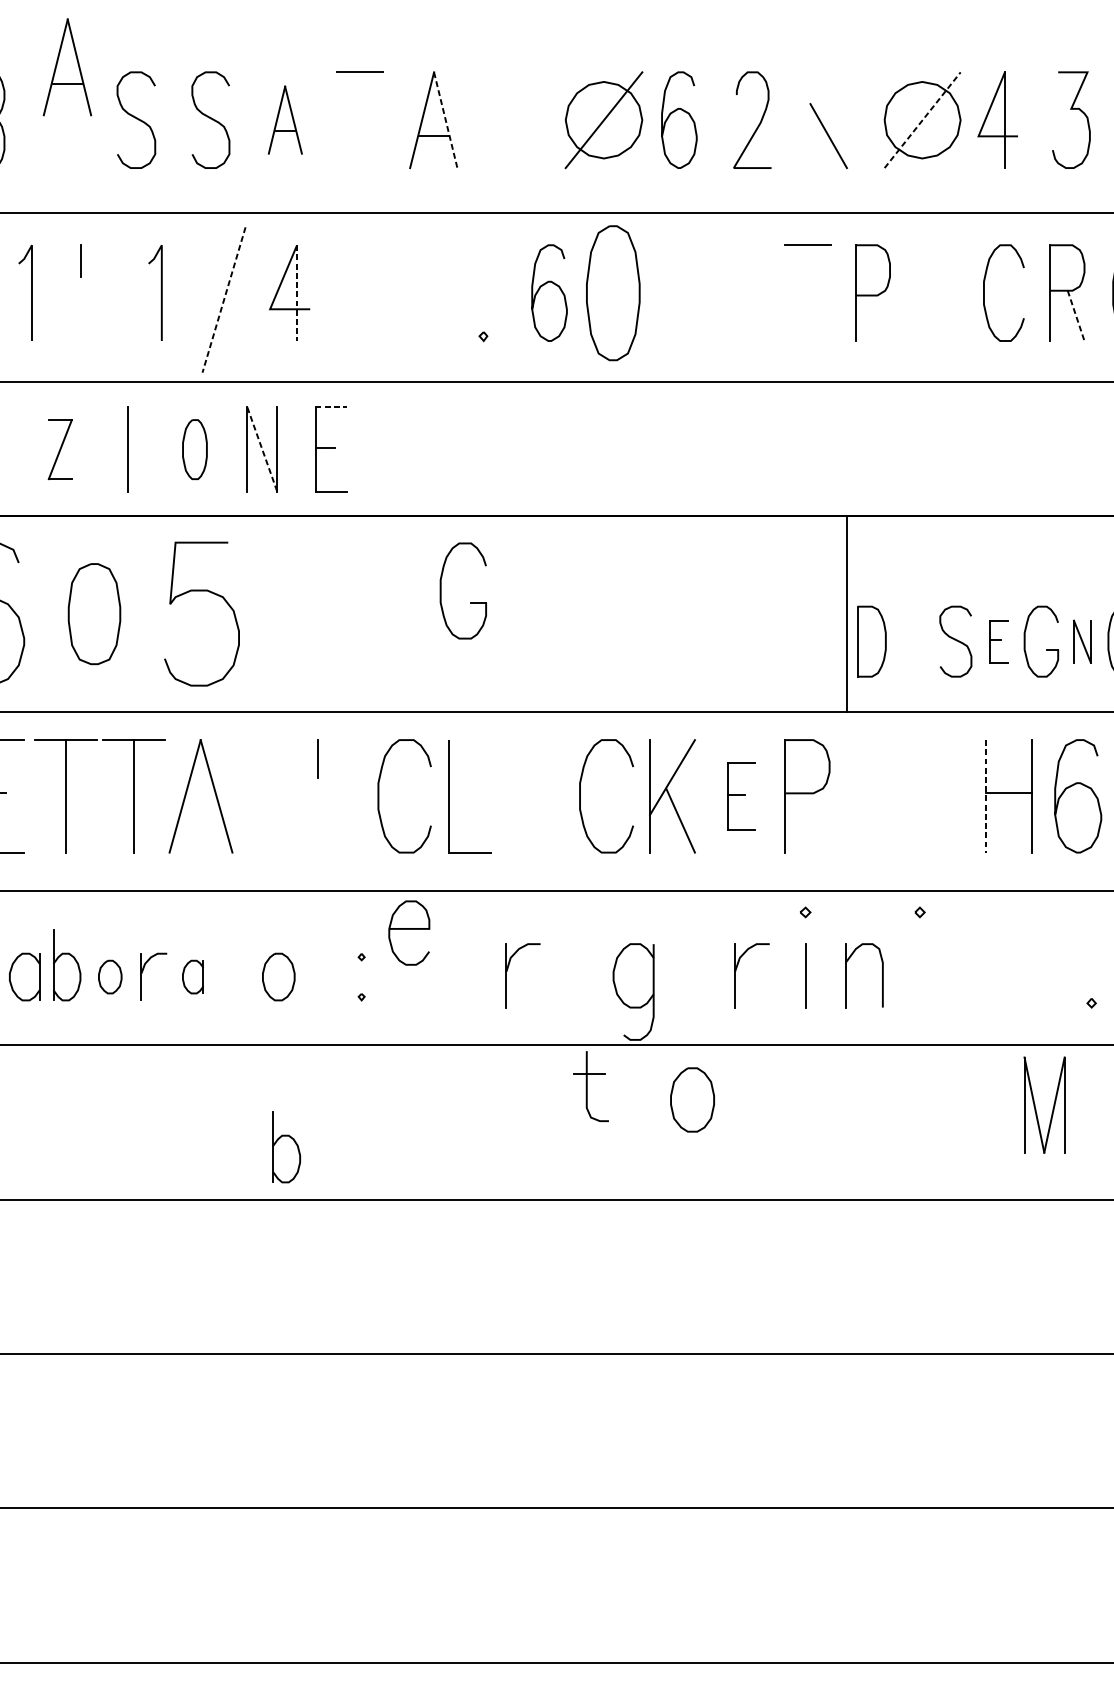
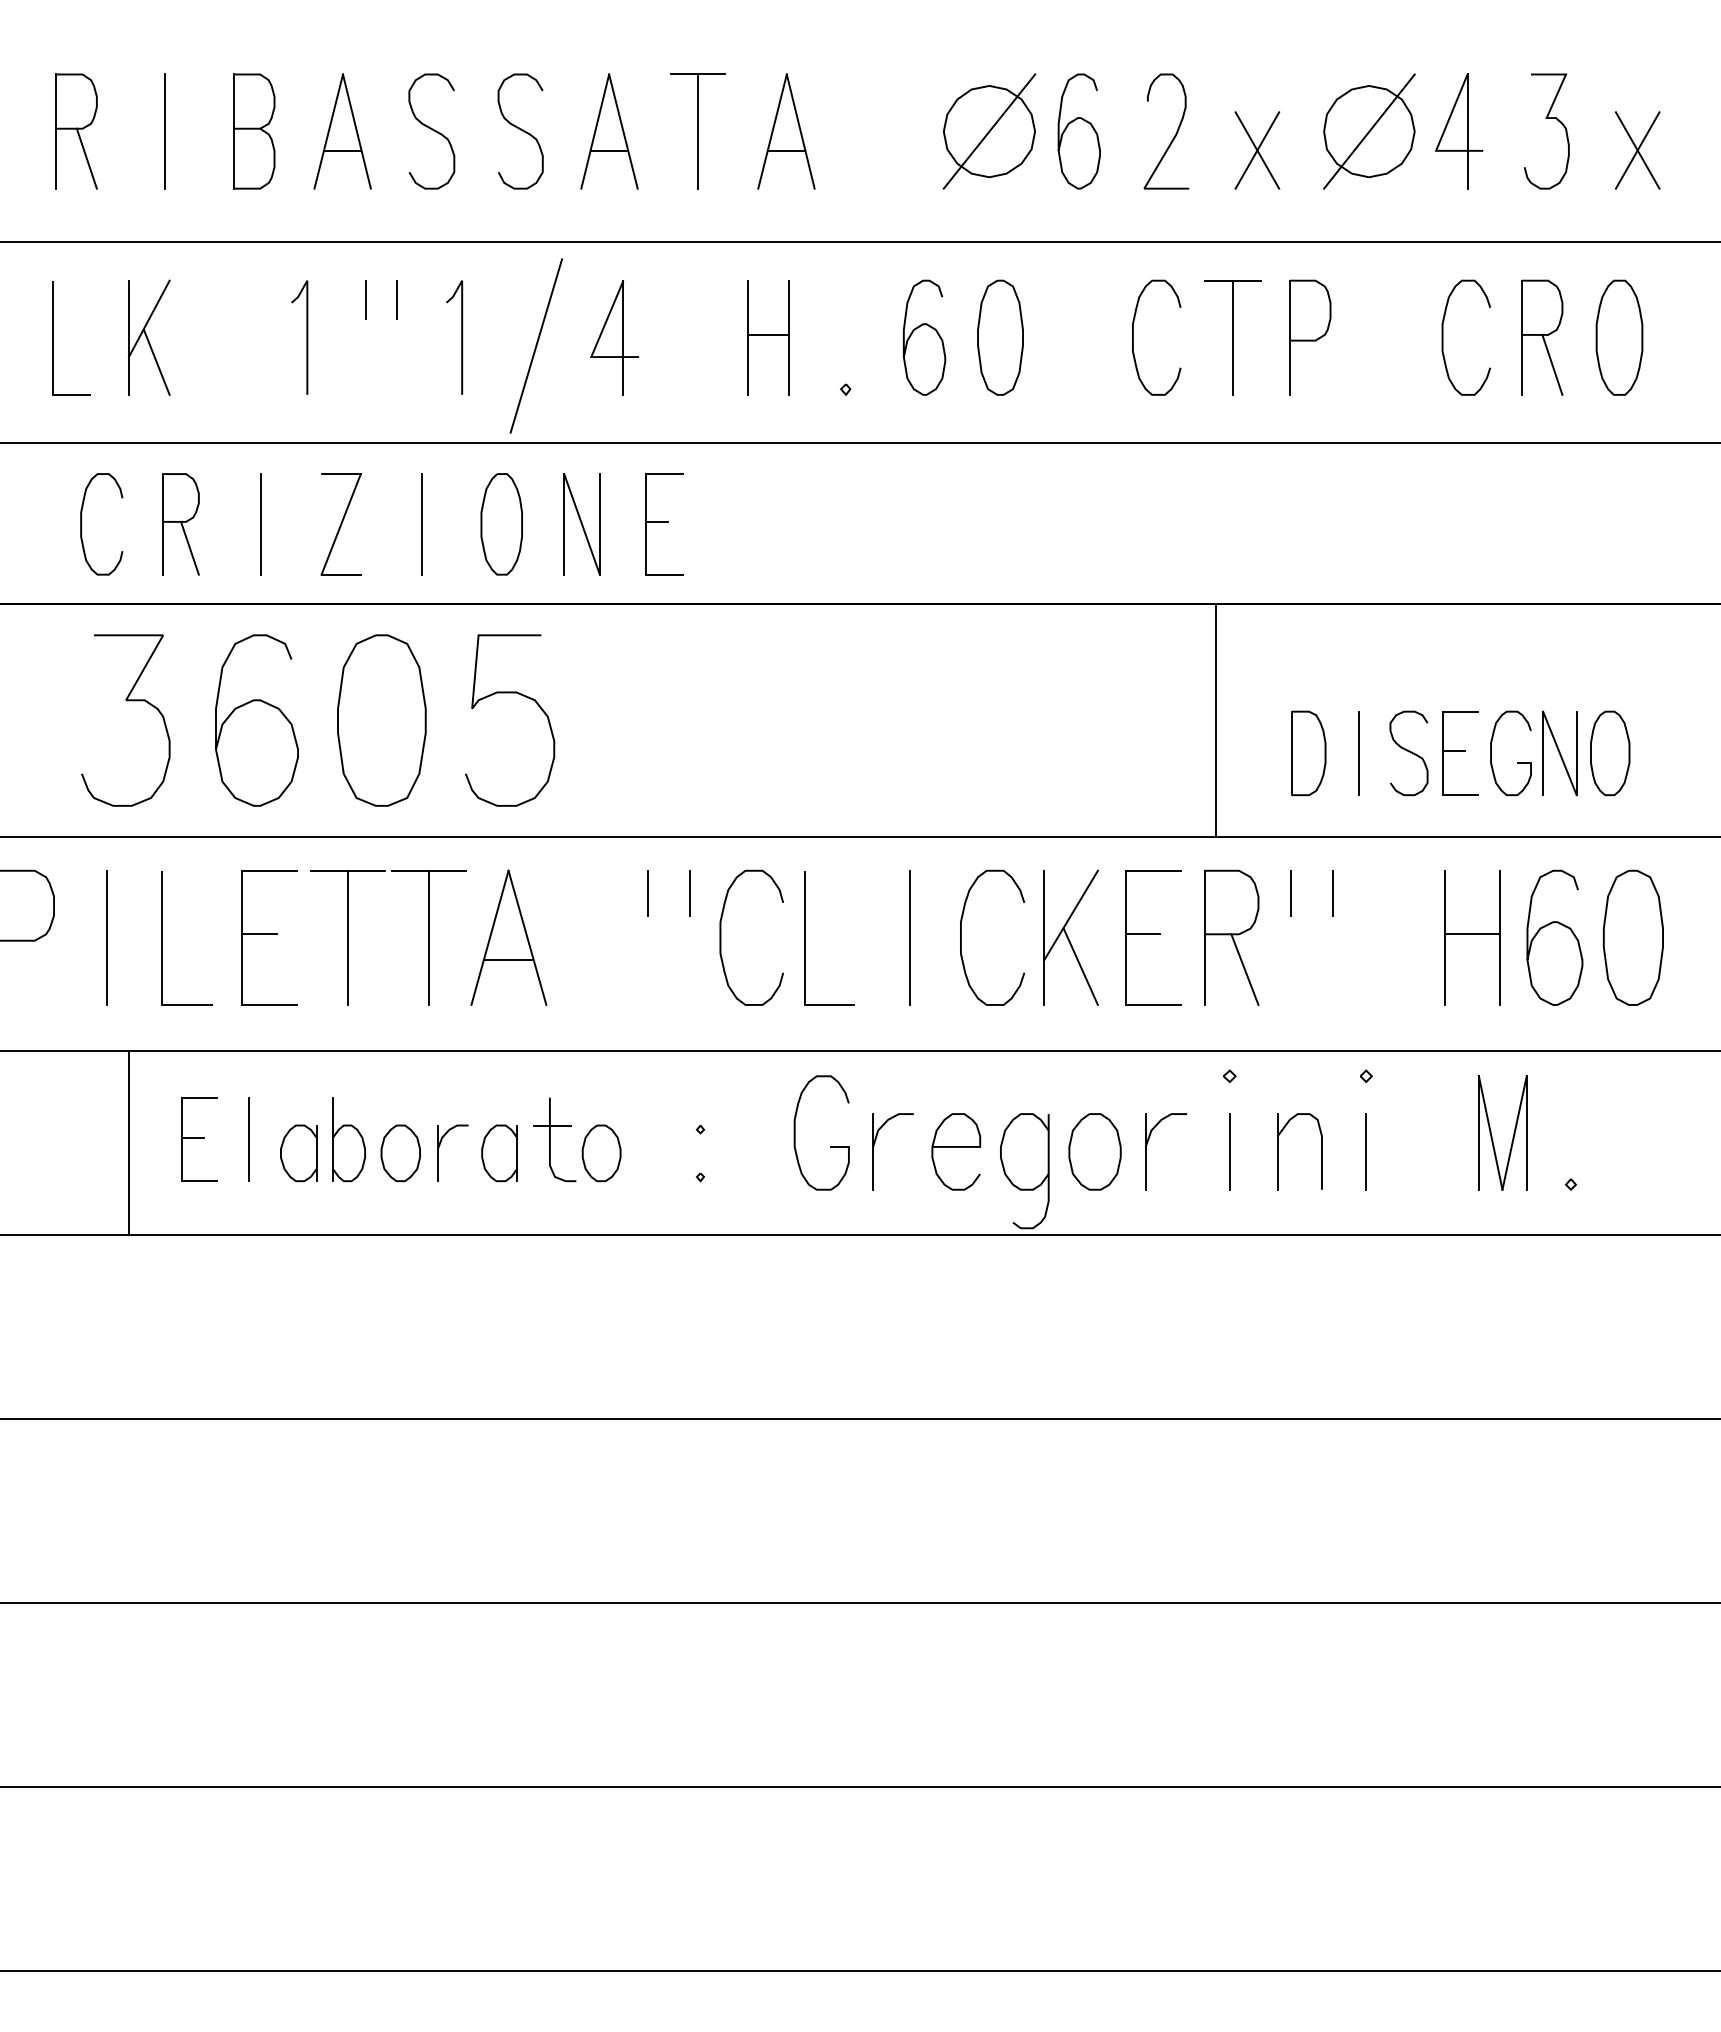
part: (67, 67) -> (342, 131), moved
part: (285, 120) -> (609, 131), size x1.43
line: (359, 120) -> (697, 131), added
line: (445, 120) -> (800, 131), dashed -> solid
line: (922, 120) -> (1369, 131), dashed -> solid
line: (828, 136) -> (1257, 150), added
line: (107, 261) -> (397, 299), added
part: (418, 292) -> (768, 337), added
part: (613, 292) -> (1000, 337), size x0.71
curve: (724, 292) -> (1133, 337), added
line: (807, 292) -> (1232, 337), added
line: (297, 293) -> (623, 338), dashed -> solid
line: (224, 300) -> (536, 346), dashed -> solid
line: (1076, 315) -> (1552, 364), dashed -> solid
line: (331, 407) -> (664, 474), dashed -> solid
part: (59, 449) -> (340, 524), size x1.43
part: (194, 449) -> (501, 524), size x1.43
line: (262, 449) -> (582, 524), dashed -> solid
part: (470, 602) -> (830, 1146), moved
part: (94, 614) -> (381, 720), size x1.43
line: (846, 614) -> (1215, 720), moved
line: (914, 641) -> (1359, 753), added
part: (999, 641) -> (1460, 753), size x1.67
part: (1082, 641) -> (1559, 753), size x1.67
line: (353, 758) -> (690, 892), added
line: (856, 758) -> (1290, 892), added
line: (892, 758) -> (1333, 892), added
line: (537, 796) -> (910, 937), added
part: (741, 796) -> (1153, 937), size x1.67
line: (986, 796) -> (1445, 938), dashed -> solid
line: (200, 814) -> (508, 959), added
line: (817, 822) -> (1244, 969), added
curve: (409, 929) -> (956, 1147), moved
line: (920, 975) -> (1366, 1151), added
part: (110, 977) -> (400, 1153), size x1.43
part: (193, 977) -> (499, 1153), size x1.43
part: (590, 1086) -> (554, 1139), moved
part: (692, 1099) -> (1094, 1151), moved
part: (1035, 1107) -> (1492, 1135), moved
part: (286, 1147) -> (610, 1356), removed

